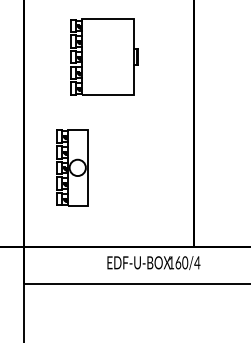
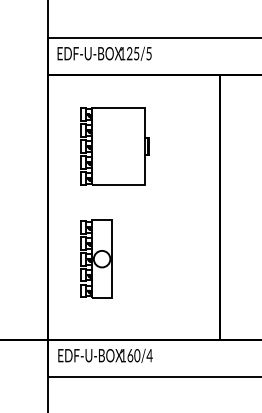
part: (103, 57) -> (114, 146), moved
text: (153, 262) -> (105, 355), moved

